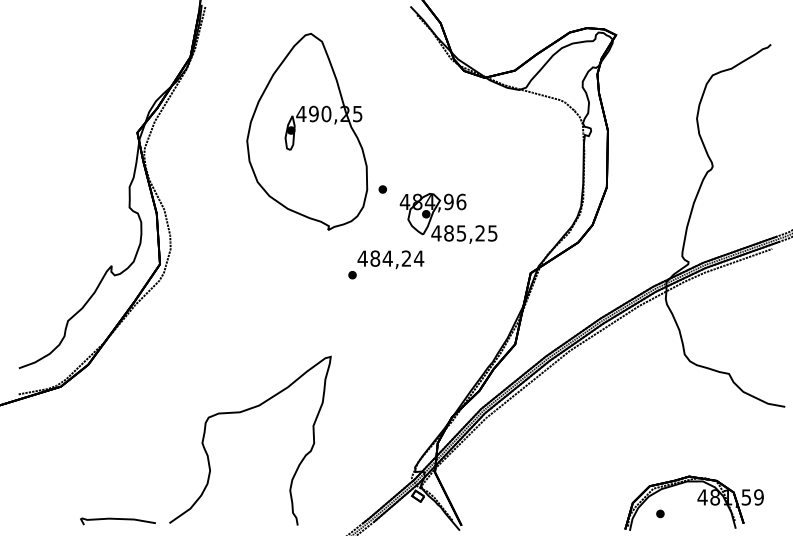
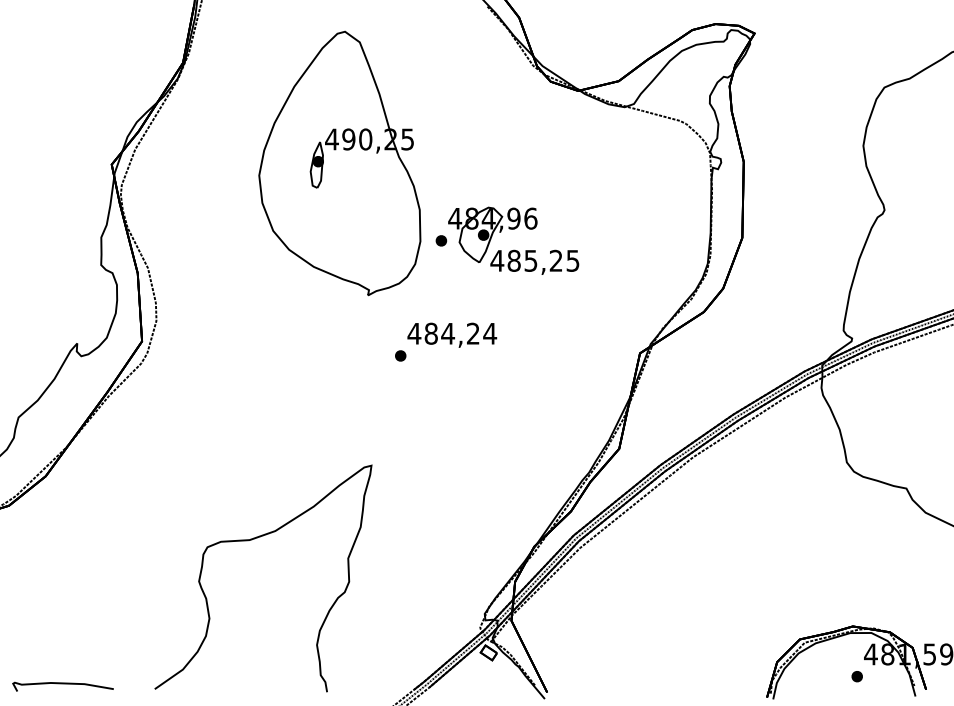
part: (448, 225) -> (513, 250), moved
part: (660, 513) -> (857, 676), moved
curve: (117, 519) -> (62, 684), moved

